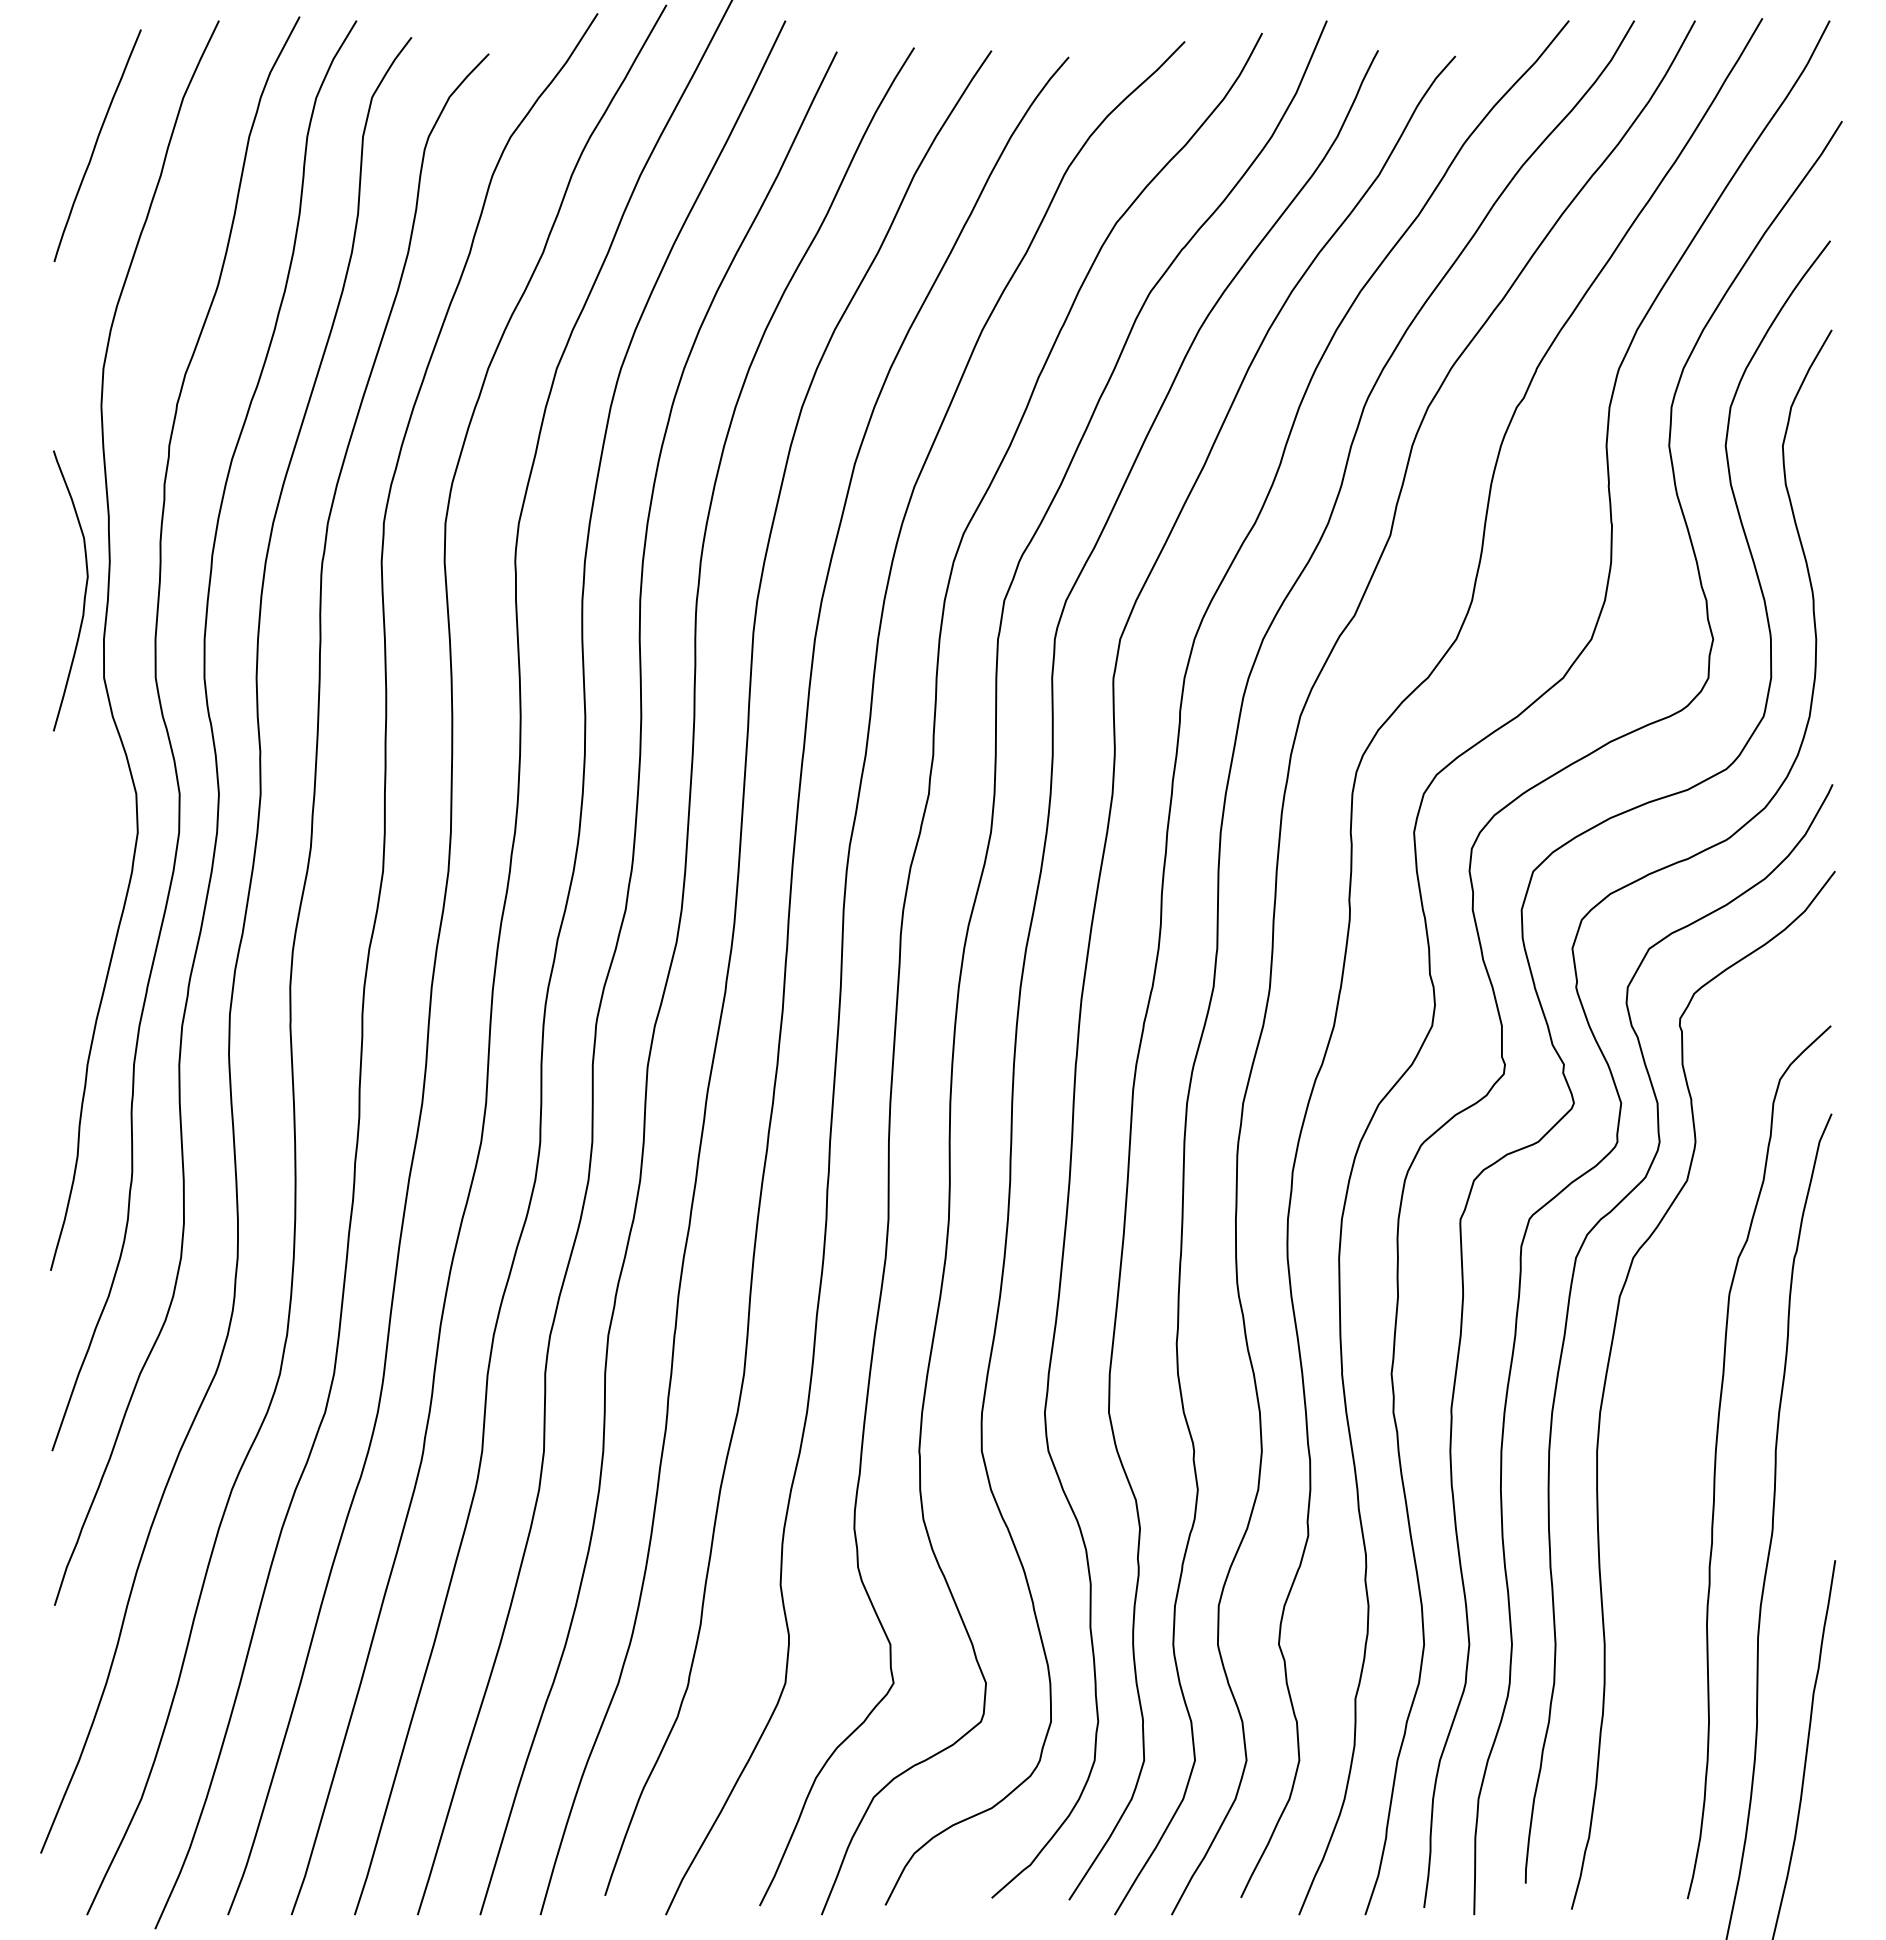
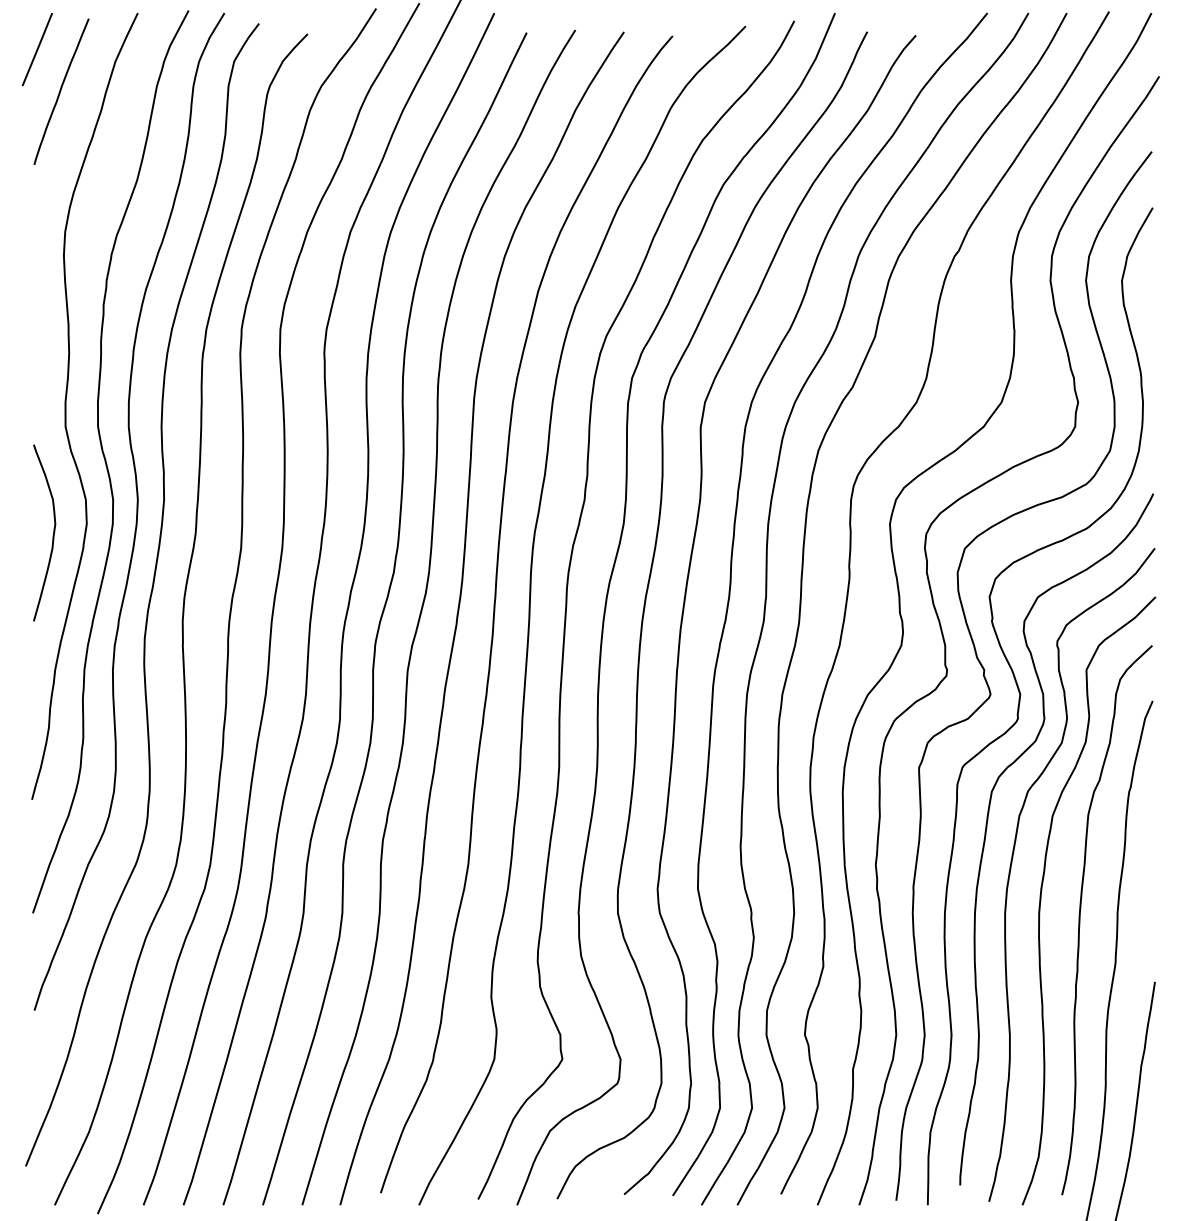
line: (57, 78) -> (36, 49), added
curve: (83, 594) -> (52, 535), moved
curve: (1654, 1430) -> (1041, 900), added

